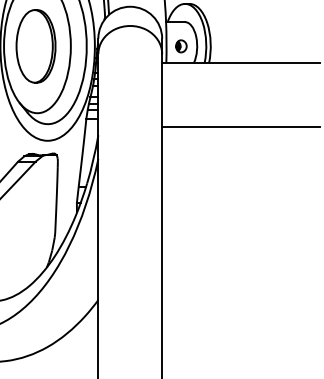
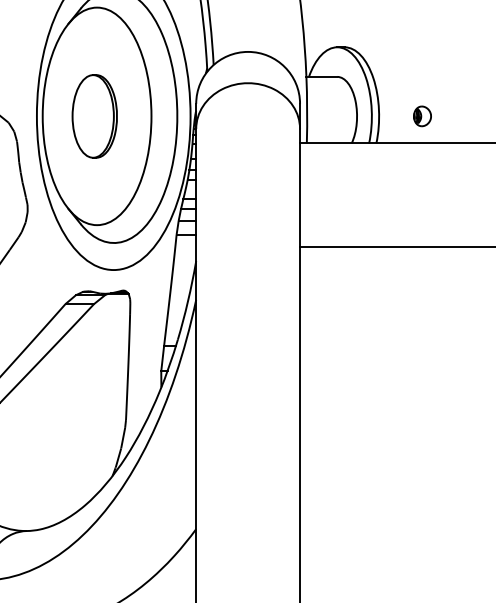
part: (35, 46) -> (93, 116), size x0.7
part: (181, 46) -> (422, 116), moved

